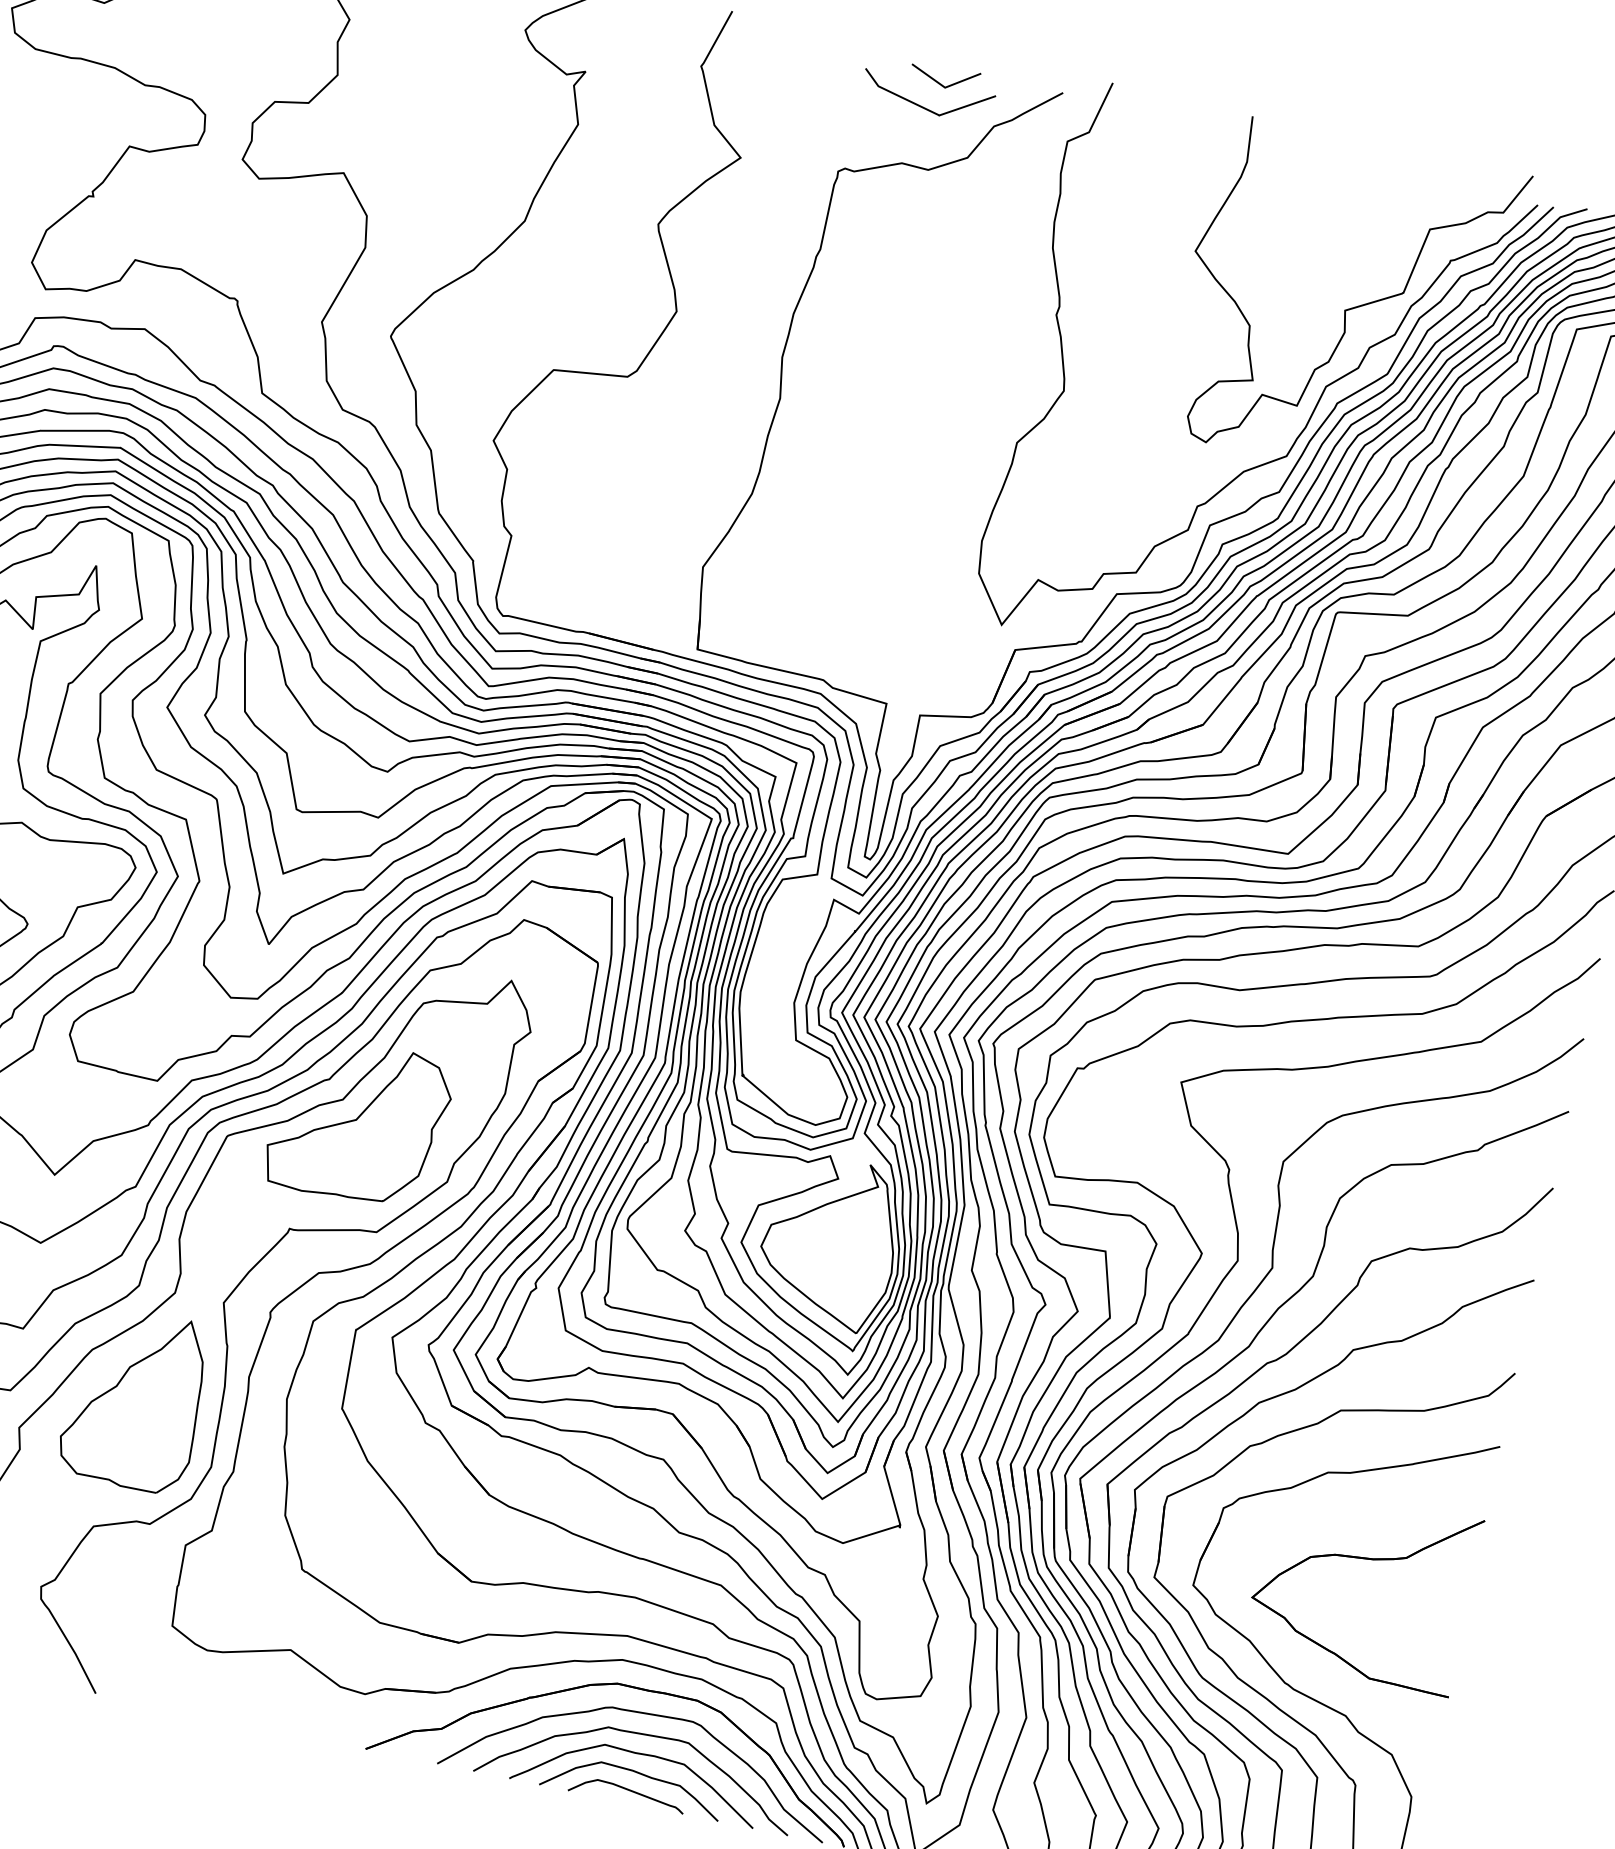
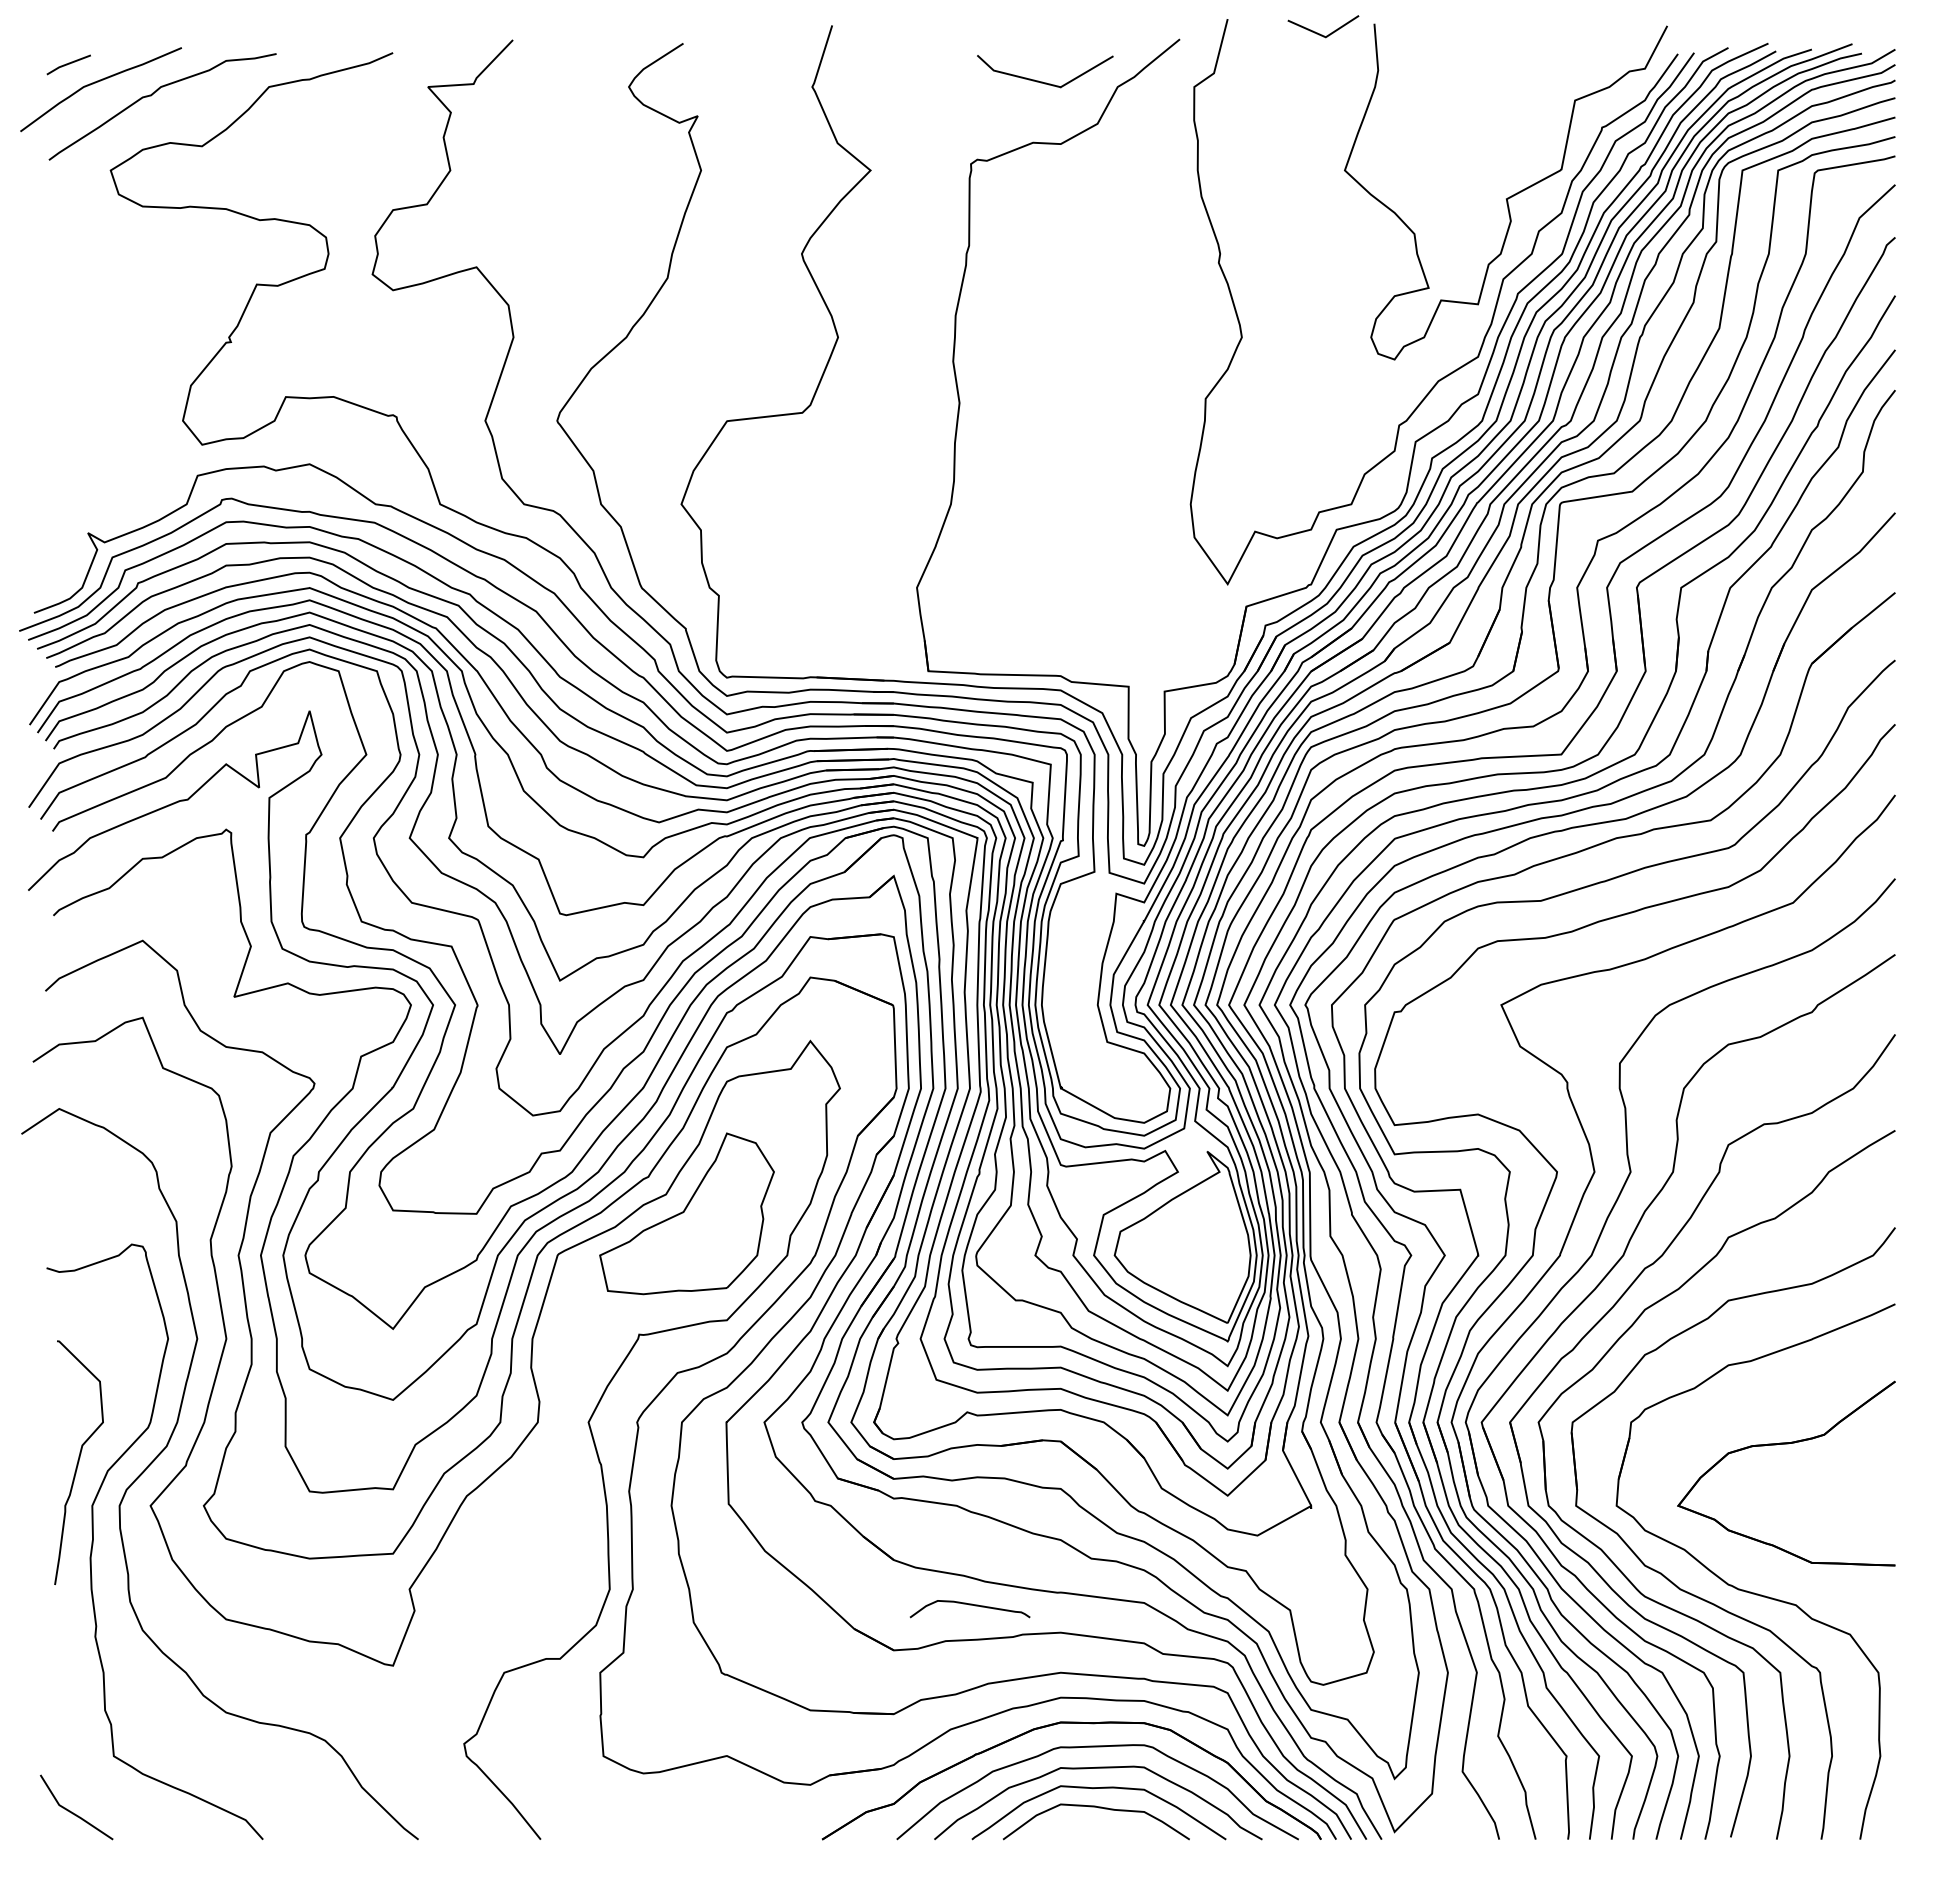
line: (940, 83) -> (1320, 33), moved
part: (135, 1398) -> (519, 1536), removed
curve: (627, 1790) -> (969, 1605), moved

